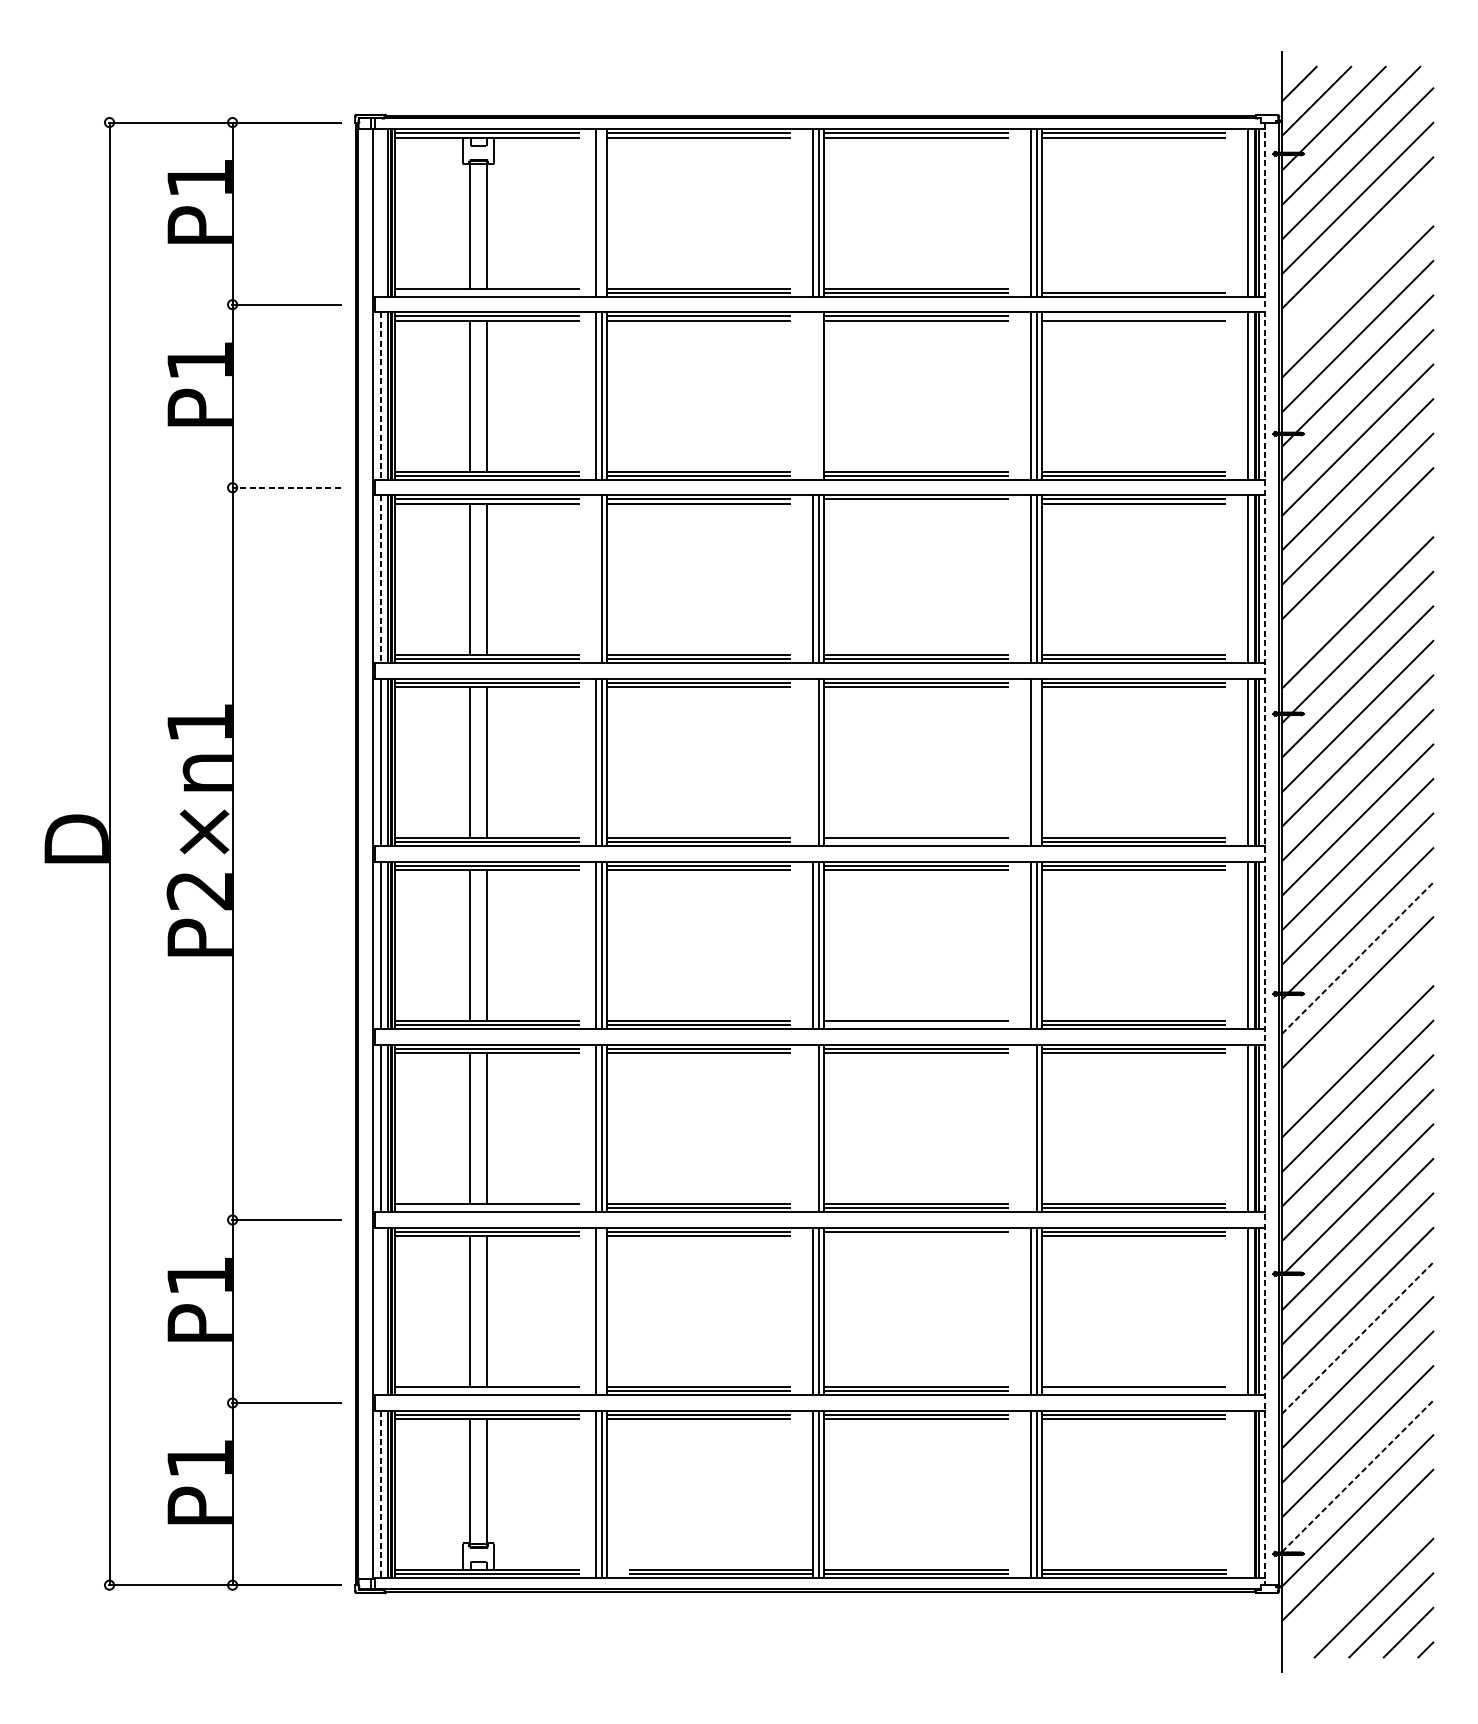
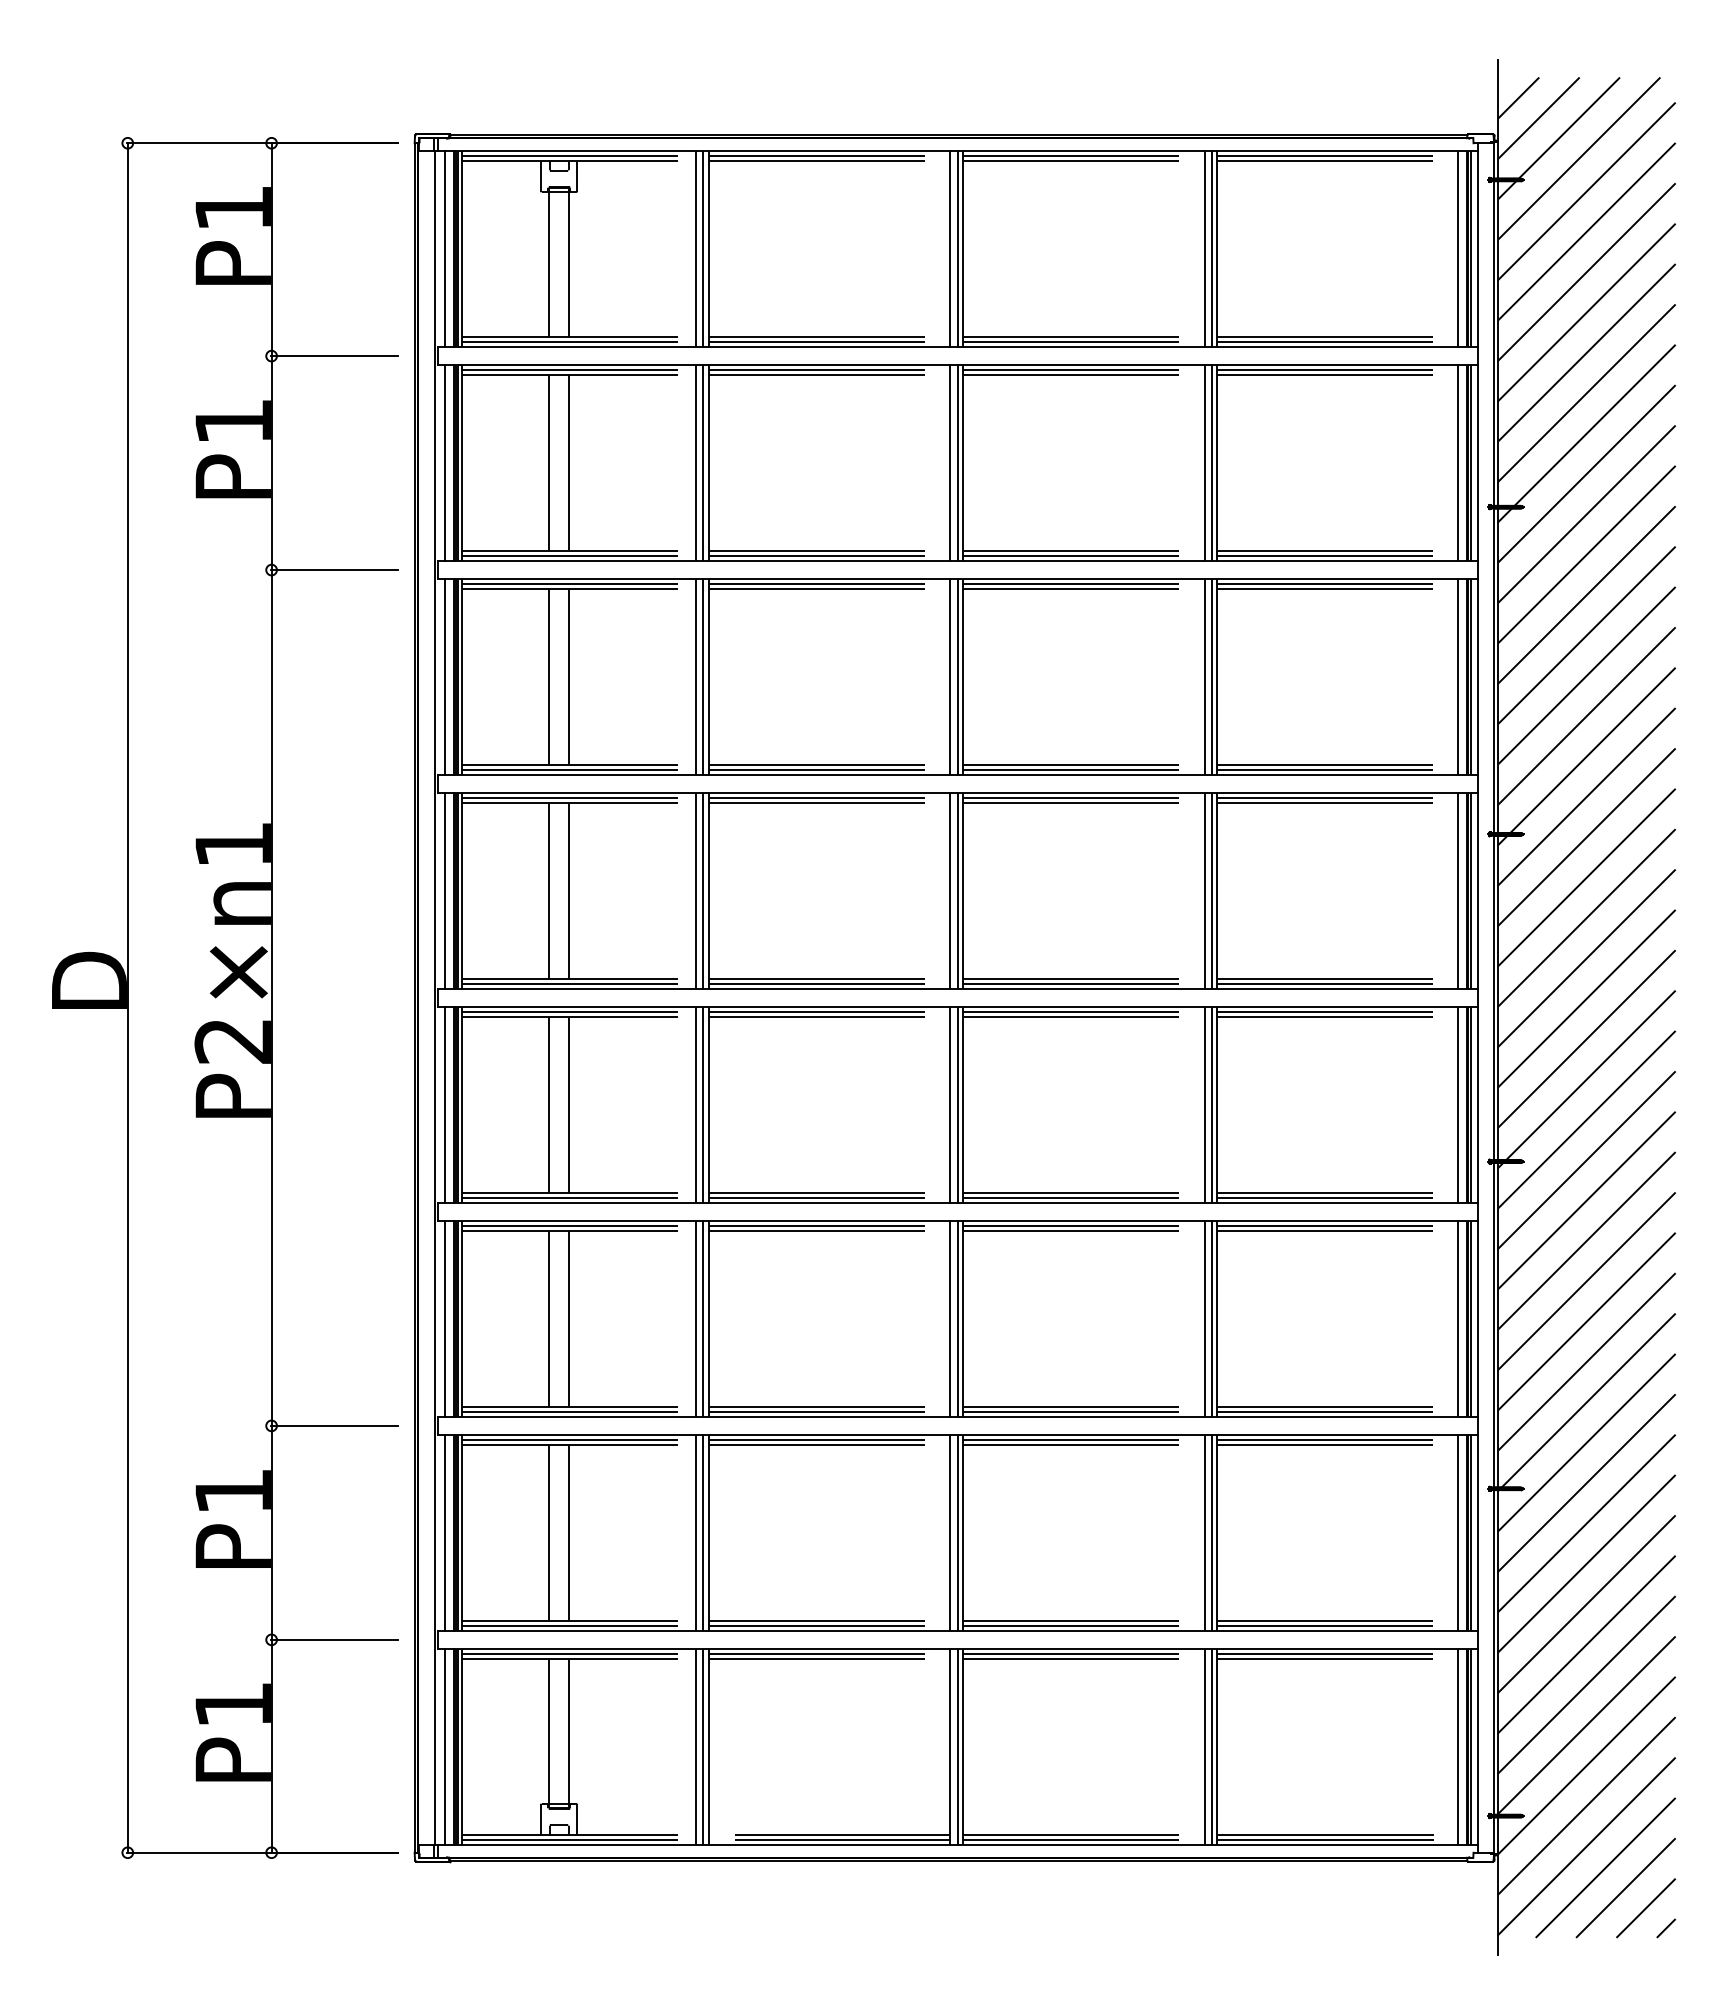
line: (380, 213) -> (444, 249), added
line: (602, 213) -> (703, 249), added
line: (1357, 267) -> (1586, 312), added
line: (1144, 288) -> (1337, 337), added
line: (495, 293) -> (578, 342), added
line: (1144, 316) -> (1337, 369), added
line: (380, 396) -> (444, 463), dashed -> solid
line: (813, 396) -> (950, 463), added
line: (819, 396) -> (957, 463), added
line: (286, 488) -> (334, 570), dashed -> solid
line: (927, 503) -> (1083, 588), added
line: (1357, 577) -> (1586, 675), added
line: (380, 579) -> (444, 677), dashed -> solid
line: (596, 579) -> (696, 677), added
line: (813, 762) -> (950, 891), added
line: (1036, 762) -> (1211, 891), added
line: (927, 842) -> (1083, 984), added
line: (1264, 854) -> (1477, 998), dashed -> solid
line: (1357, 958) -> (1586, 1120), dashed -> solid
line: (927, 1025) -> (1083, 1198), added
line: (1357, 1027) -> (1586, 1200), added
line: (813, 1128) -> (950, 1318), added
line: (1030, 1128) -> (1204, 1318), added
line: (495, 1208) -> (578, 1412), added
line: (927, 1235) -> (1083, 1444), added
line: (380, 1311) -> (444, 1532), added
line: (602, 1311) -> (703, 1532), added
line: (1357, 1338) -> (1586, 1564), dashed -> solid
line: (495, 1391) -> (578, 1626), added
line: (1144, 1391) -> (1337, 1626), added
line: (1357, 1476) -> (1586, 1725), dashed -> solid
line: (380, 1494) -> (444, 1746), dashed -> solid
line: (1248, 1494) -> (1458, 1746), added
line: (1357, 1579) -> (1586, 1846), added

